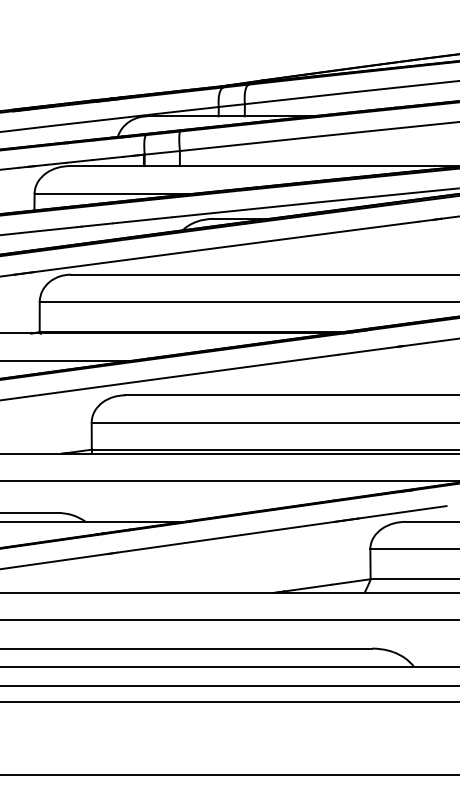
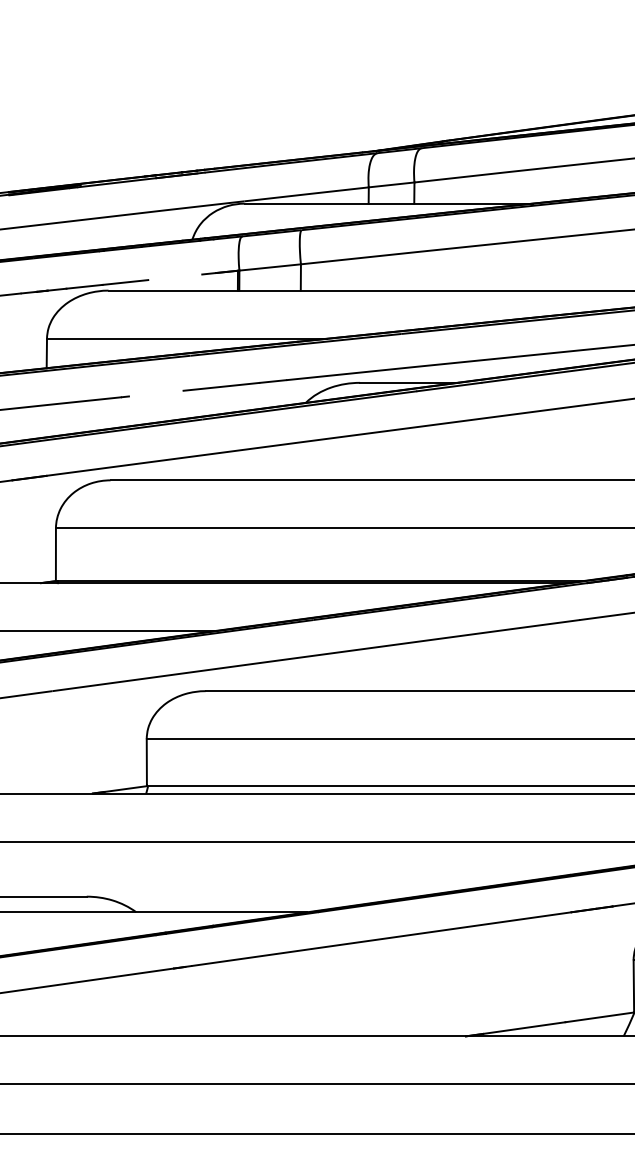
line: (107, 158) -> (174, 277), removed
line: (96, 224) -> (155, 392), removed

